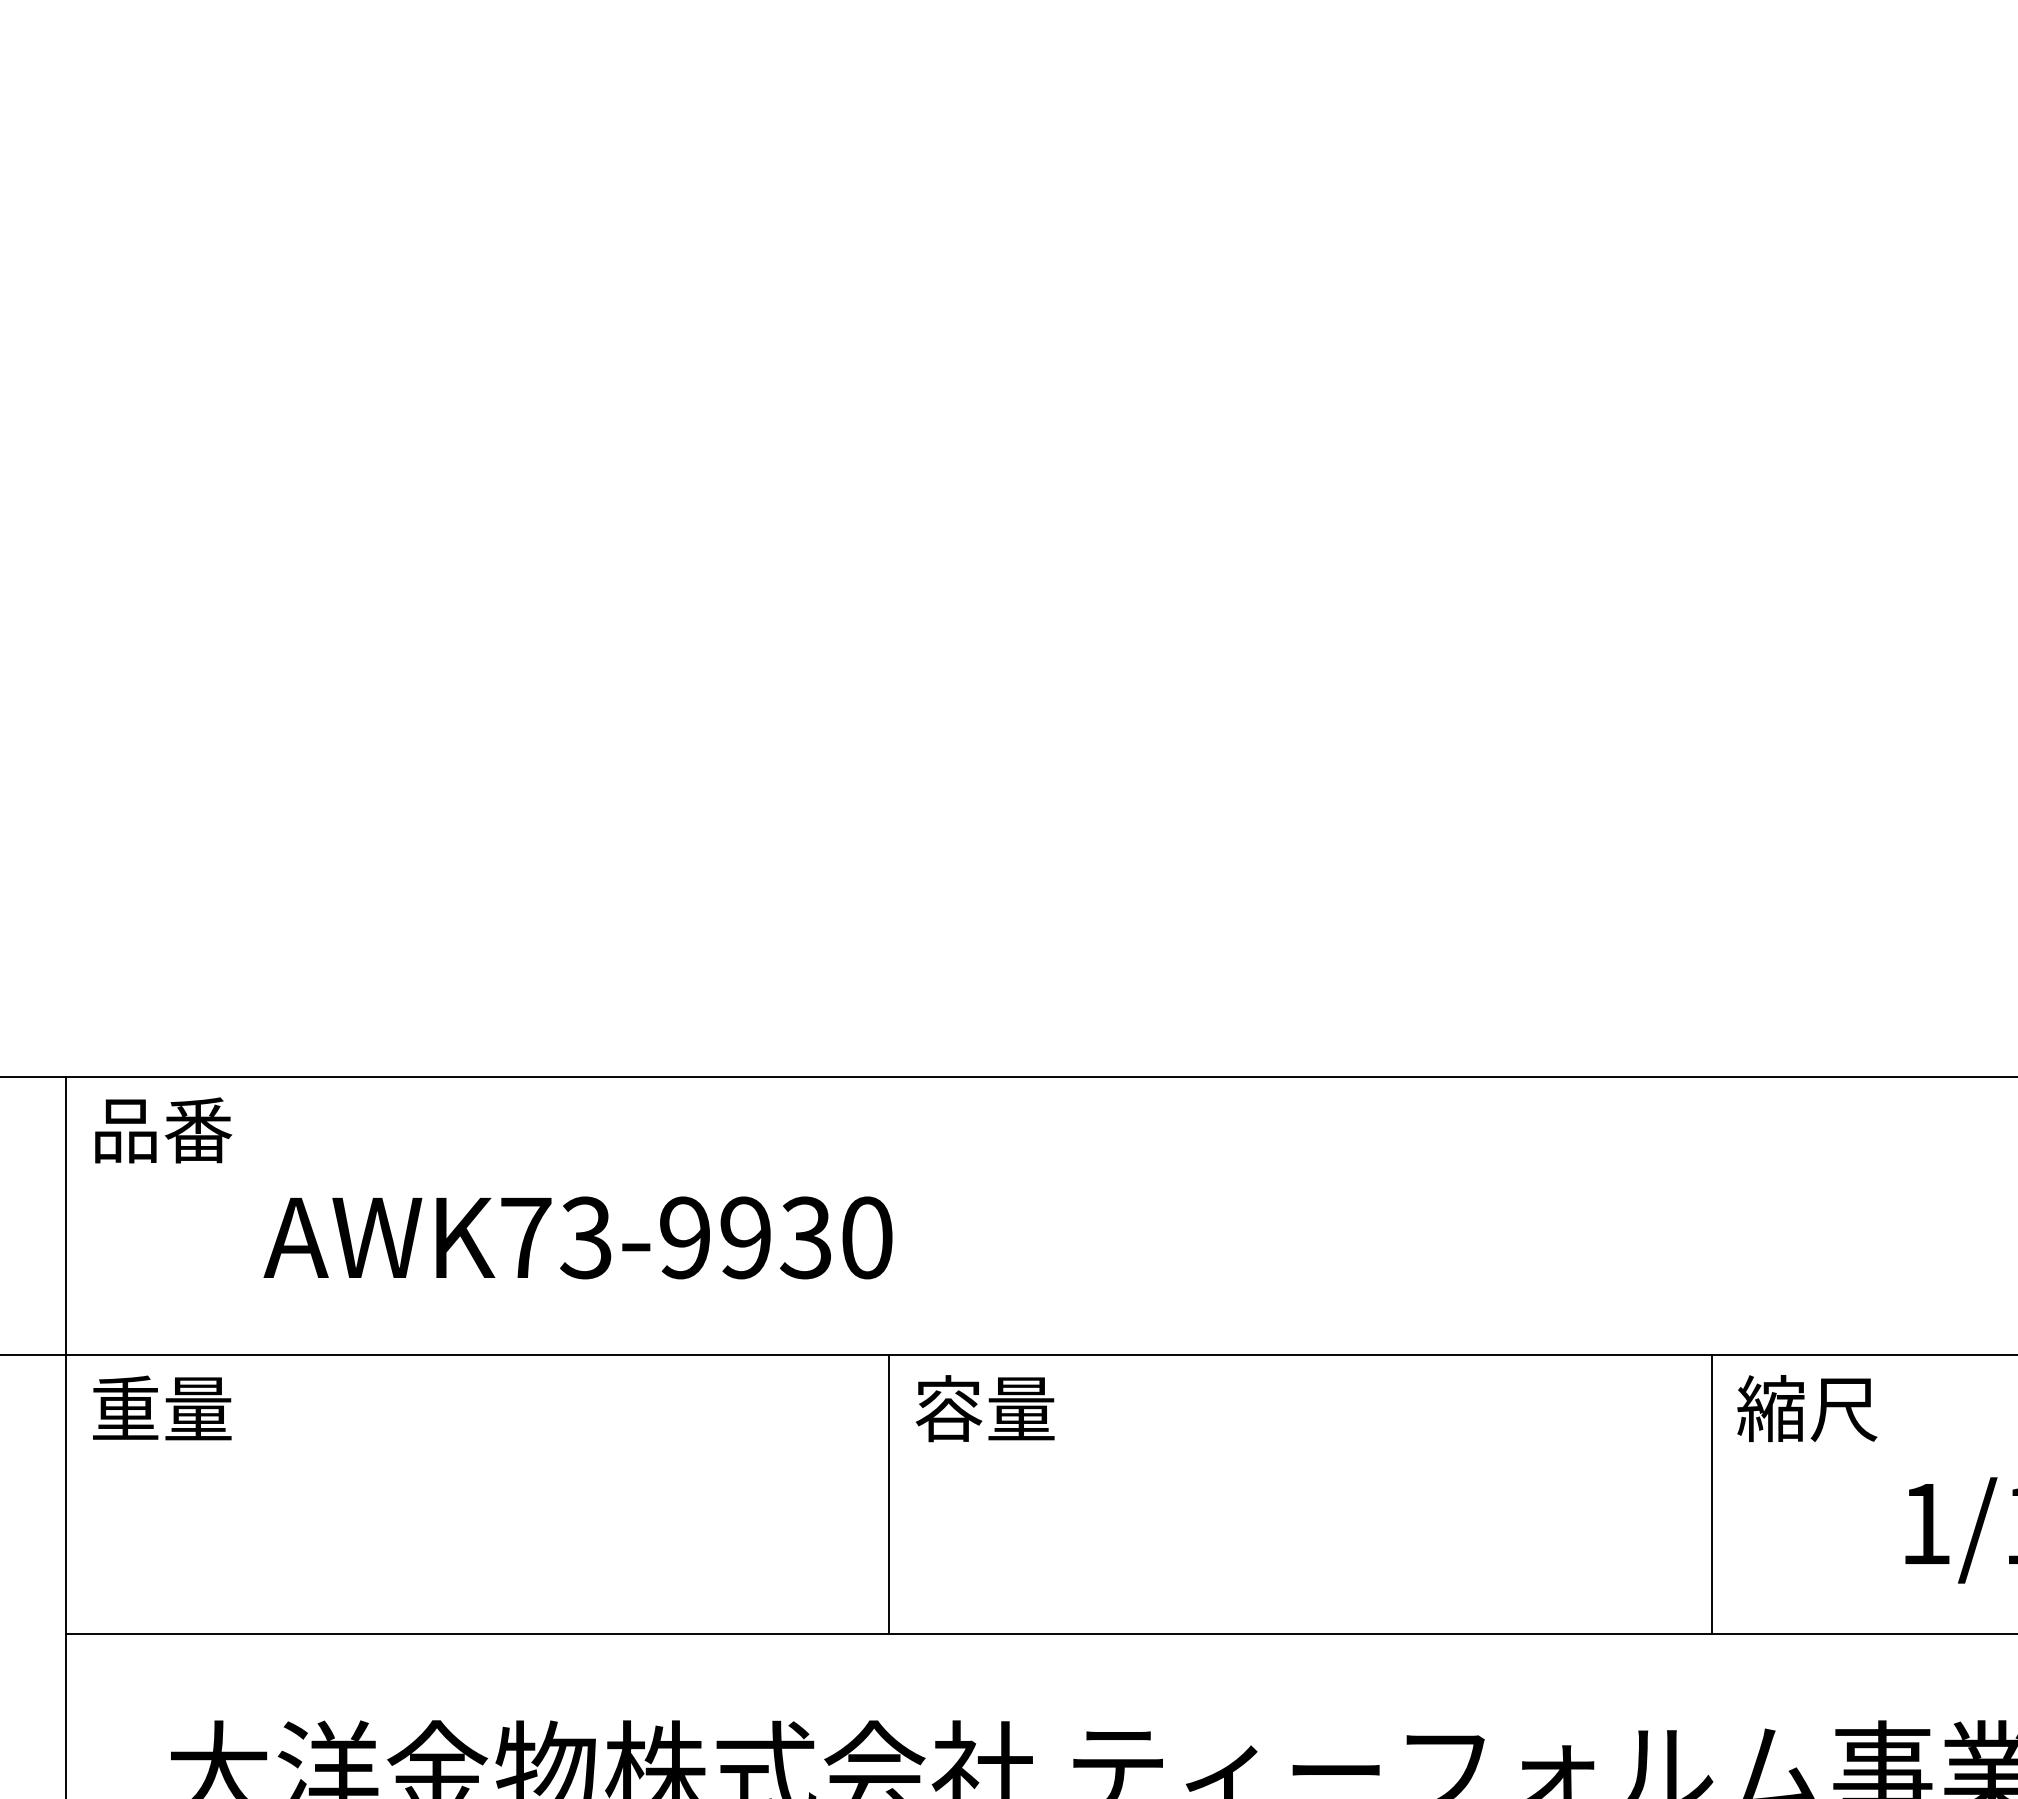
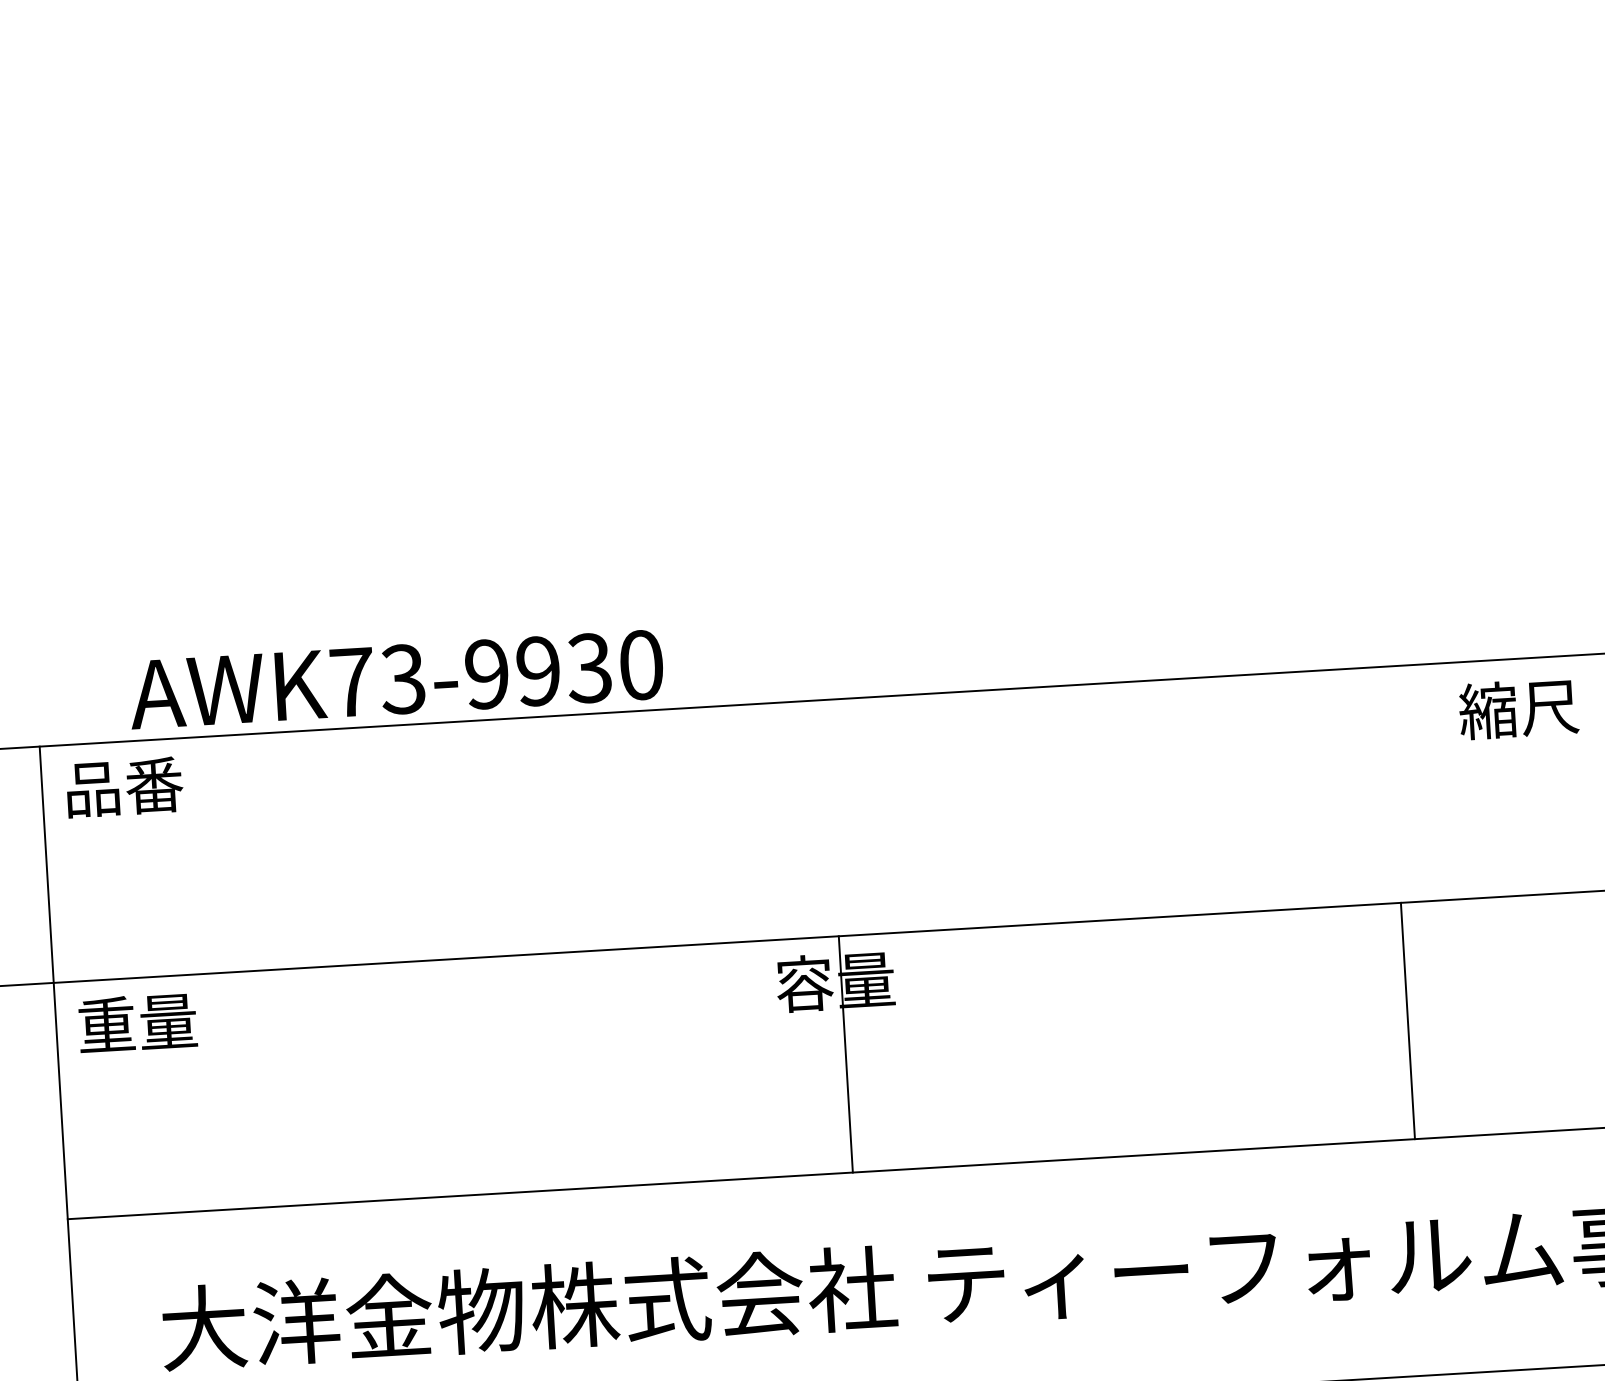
text: (577, 1237) -> (395, 679), moved
text: (1807, 1408) -> (1518, 708), moved
line: (889, 1494) -> (846, 1054), moved
line: (1712, 1494) -> (1408, 1020), moved

